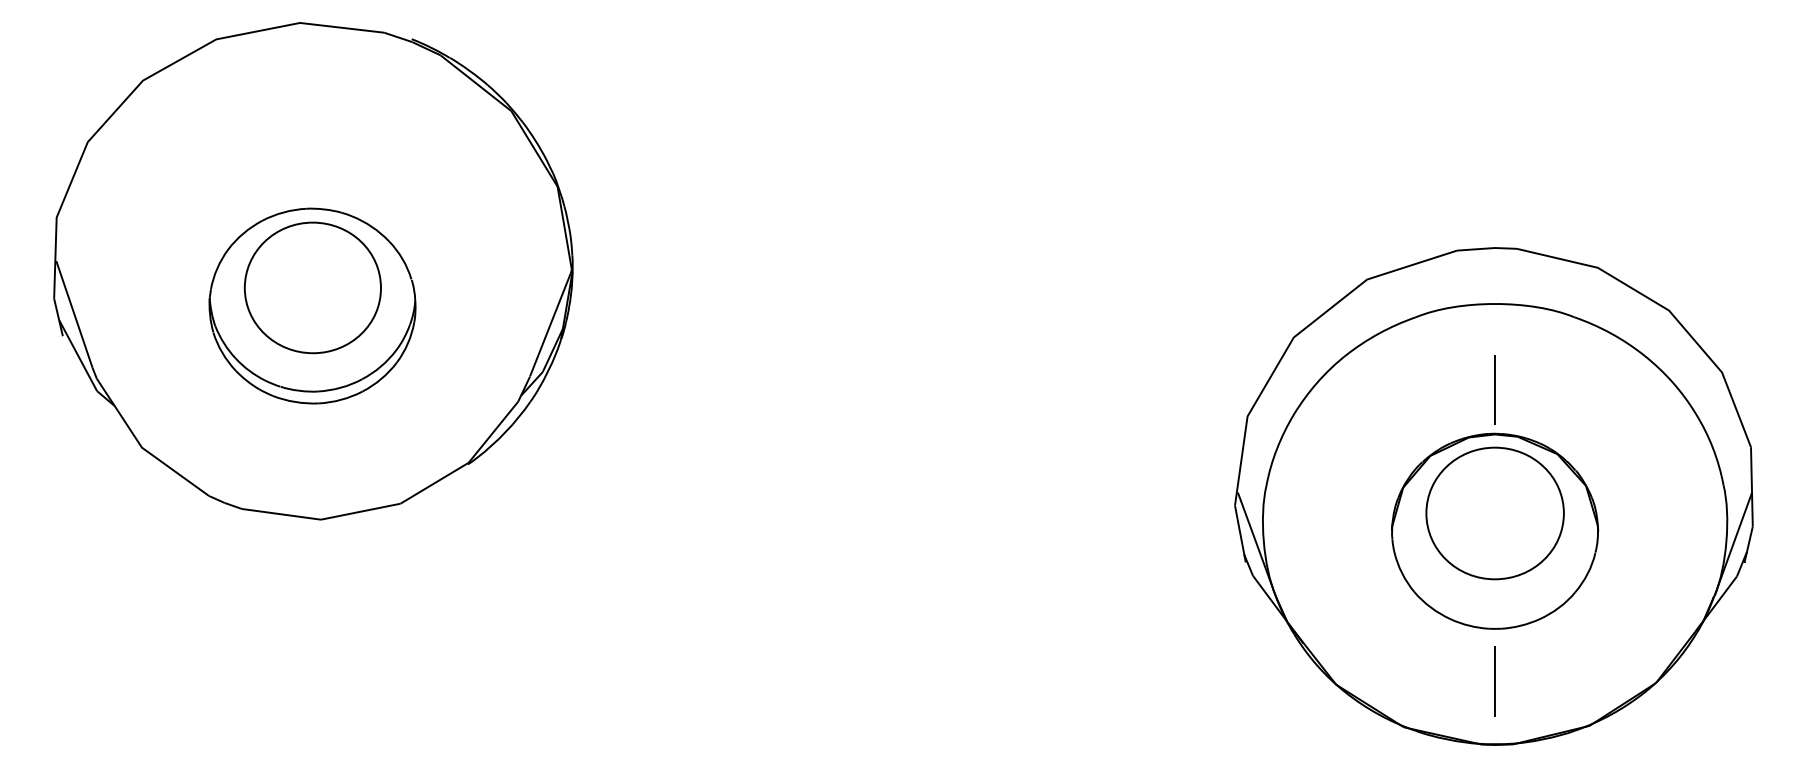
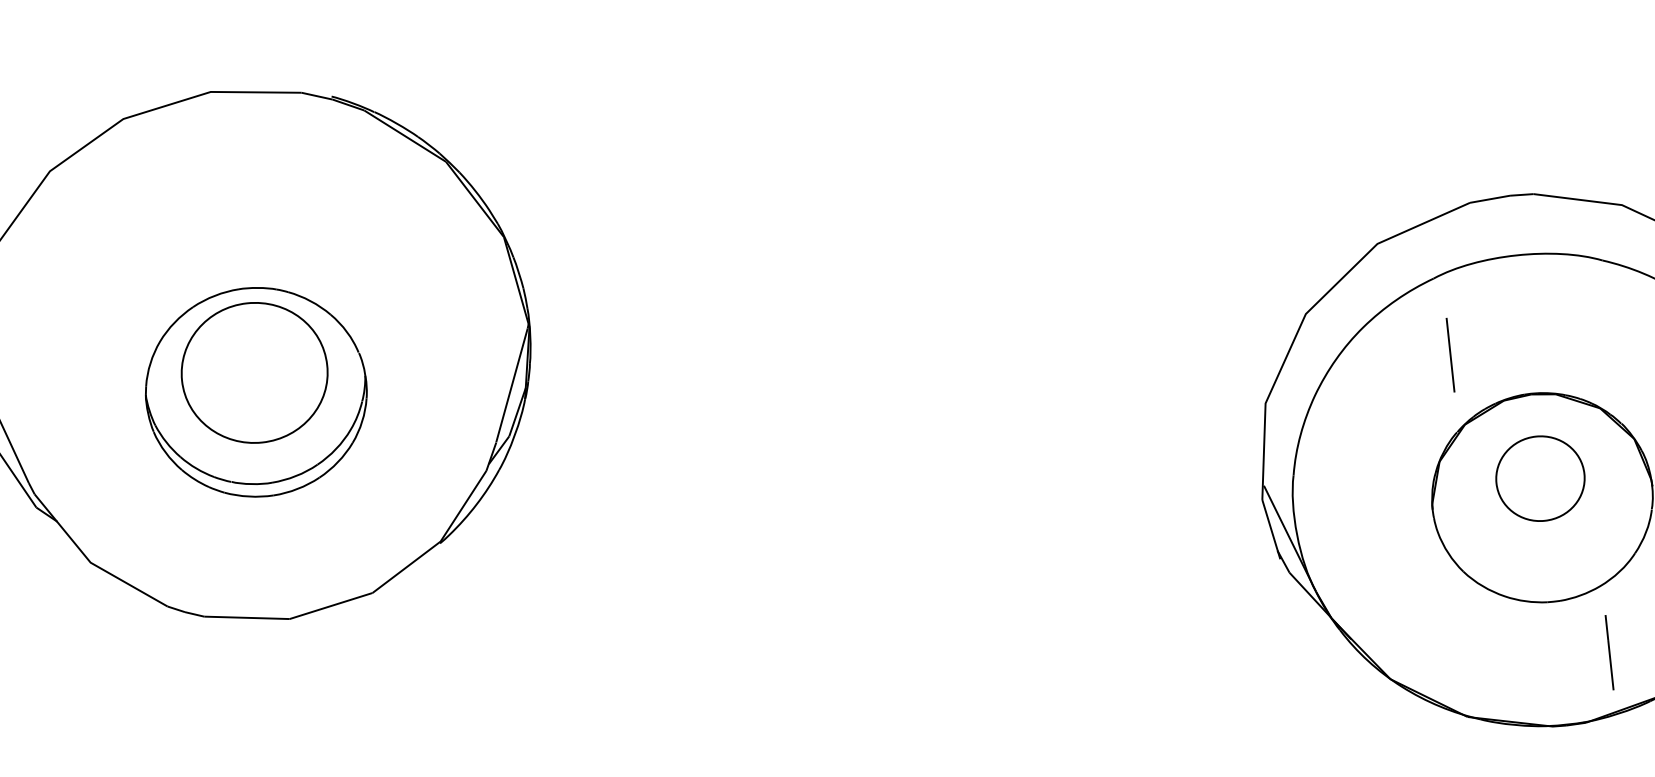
line: (1494, 389) -> (1450, 354), moved
part: (1494, 513) -> (1539, 478), size x0.6
line: (1494, 681) -> (1609, 652), moved

